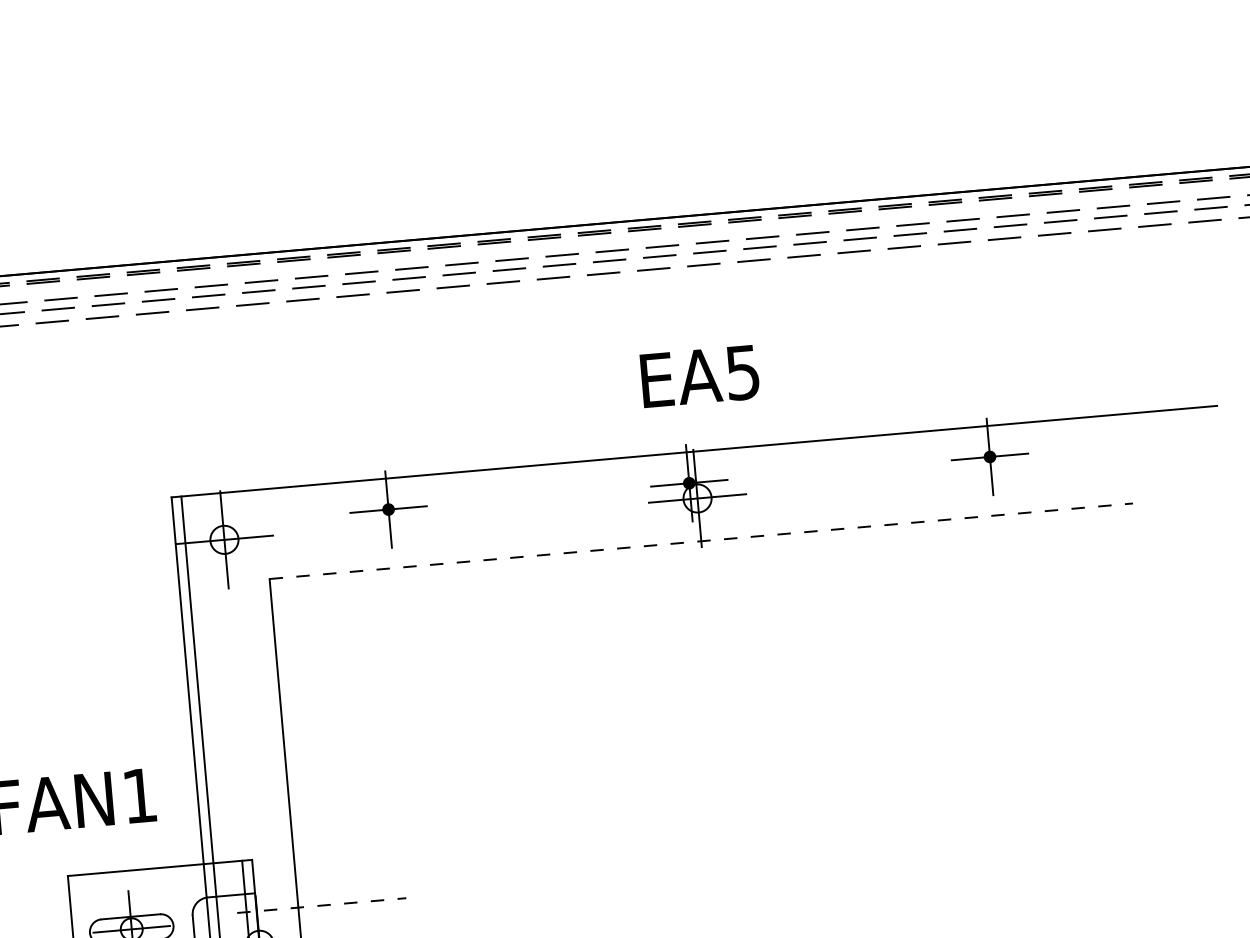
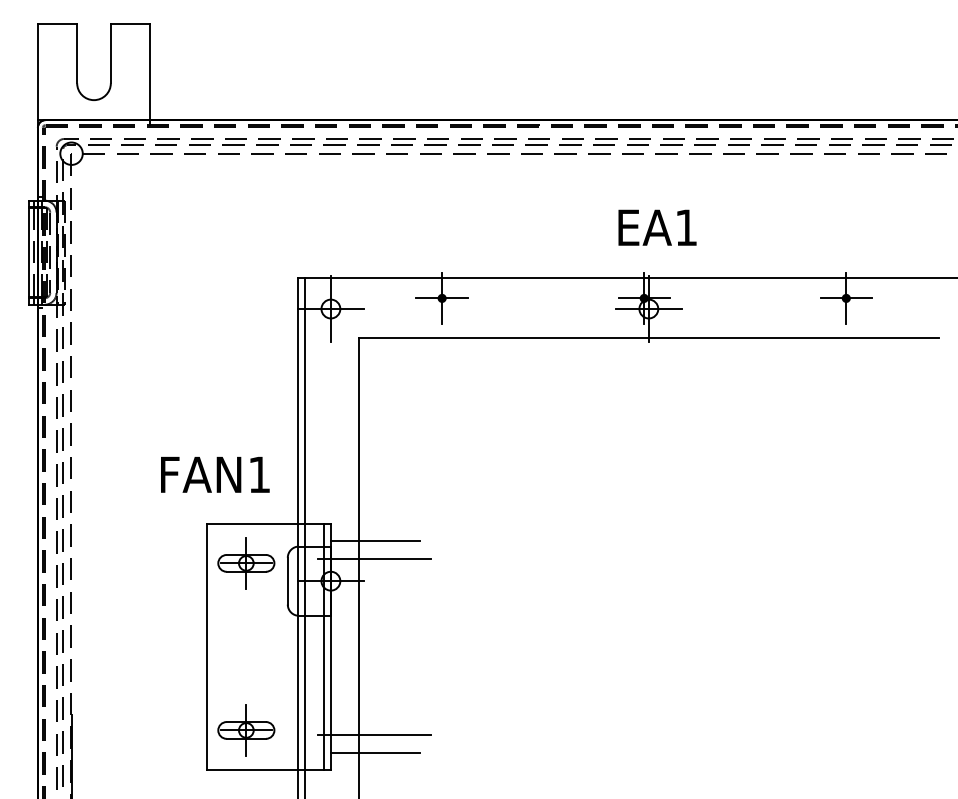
text: (741, 372) -> (685, 227), EA5 -> EA1
line: (702, 540) -> (649, 337), dashed -> solid
line: (319, 878) -> (374, 540), added
line: (321, 905) -> (374, 558), dashed -> solid

